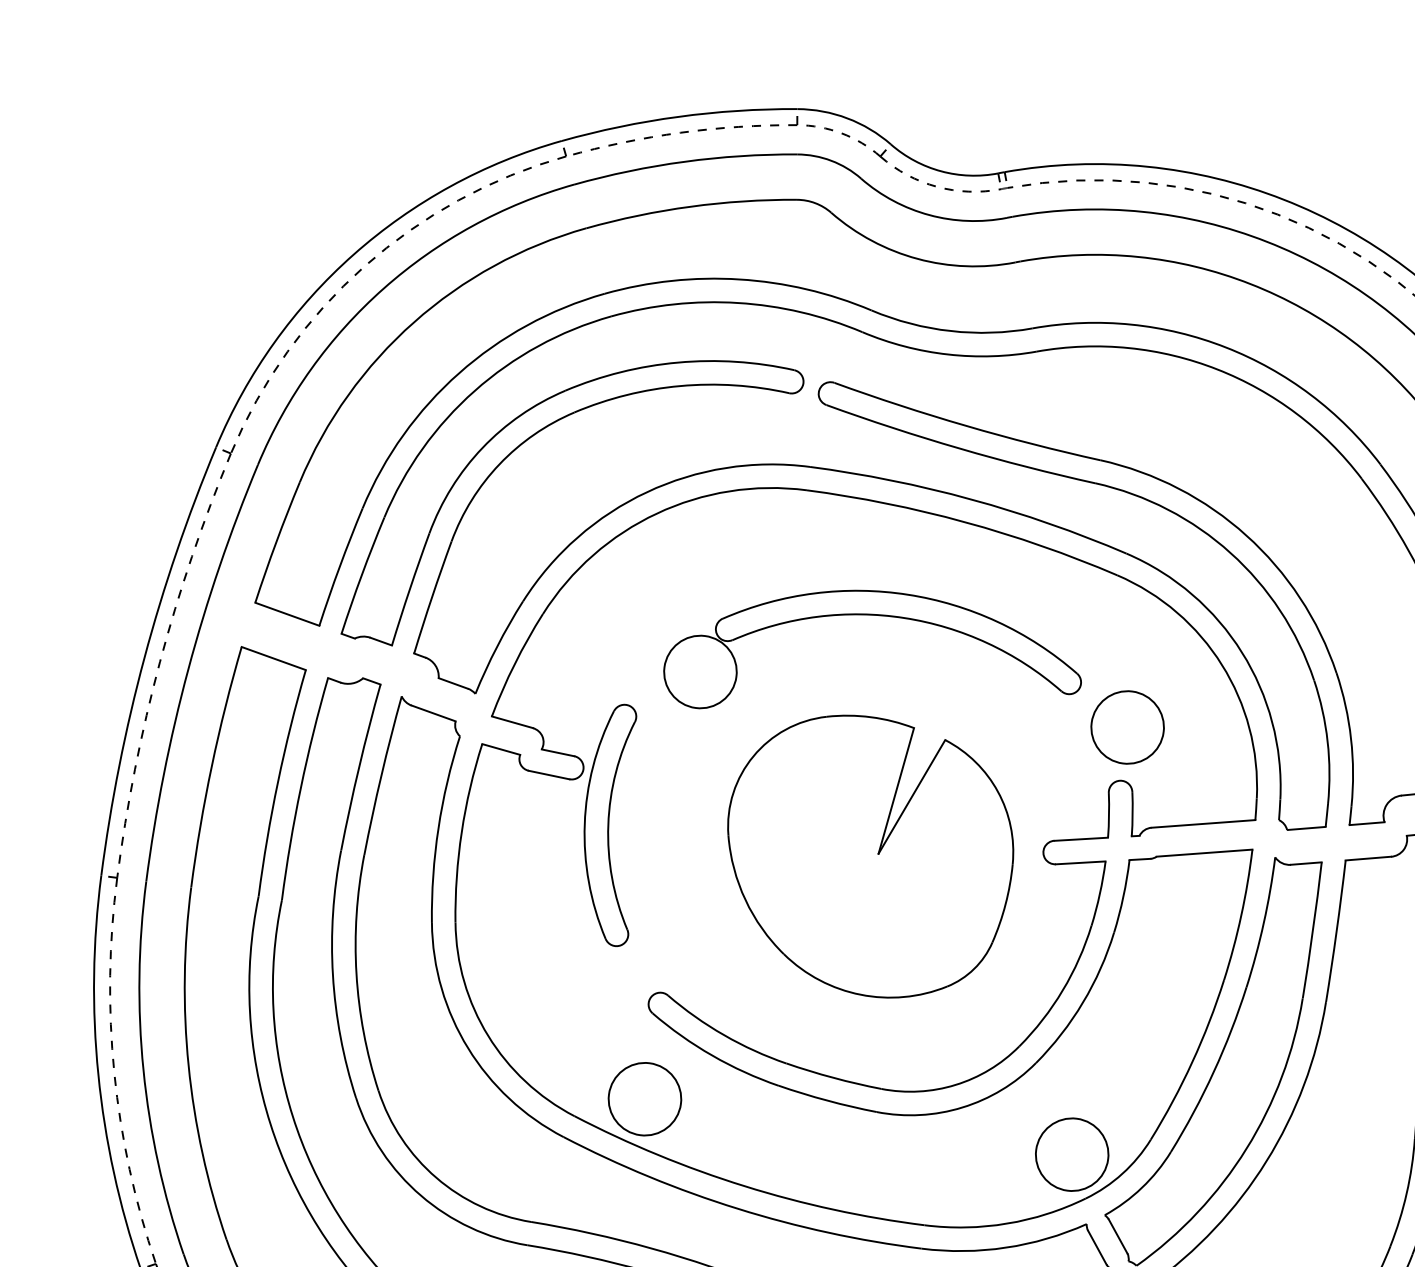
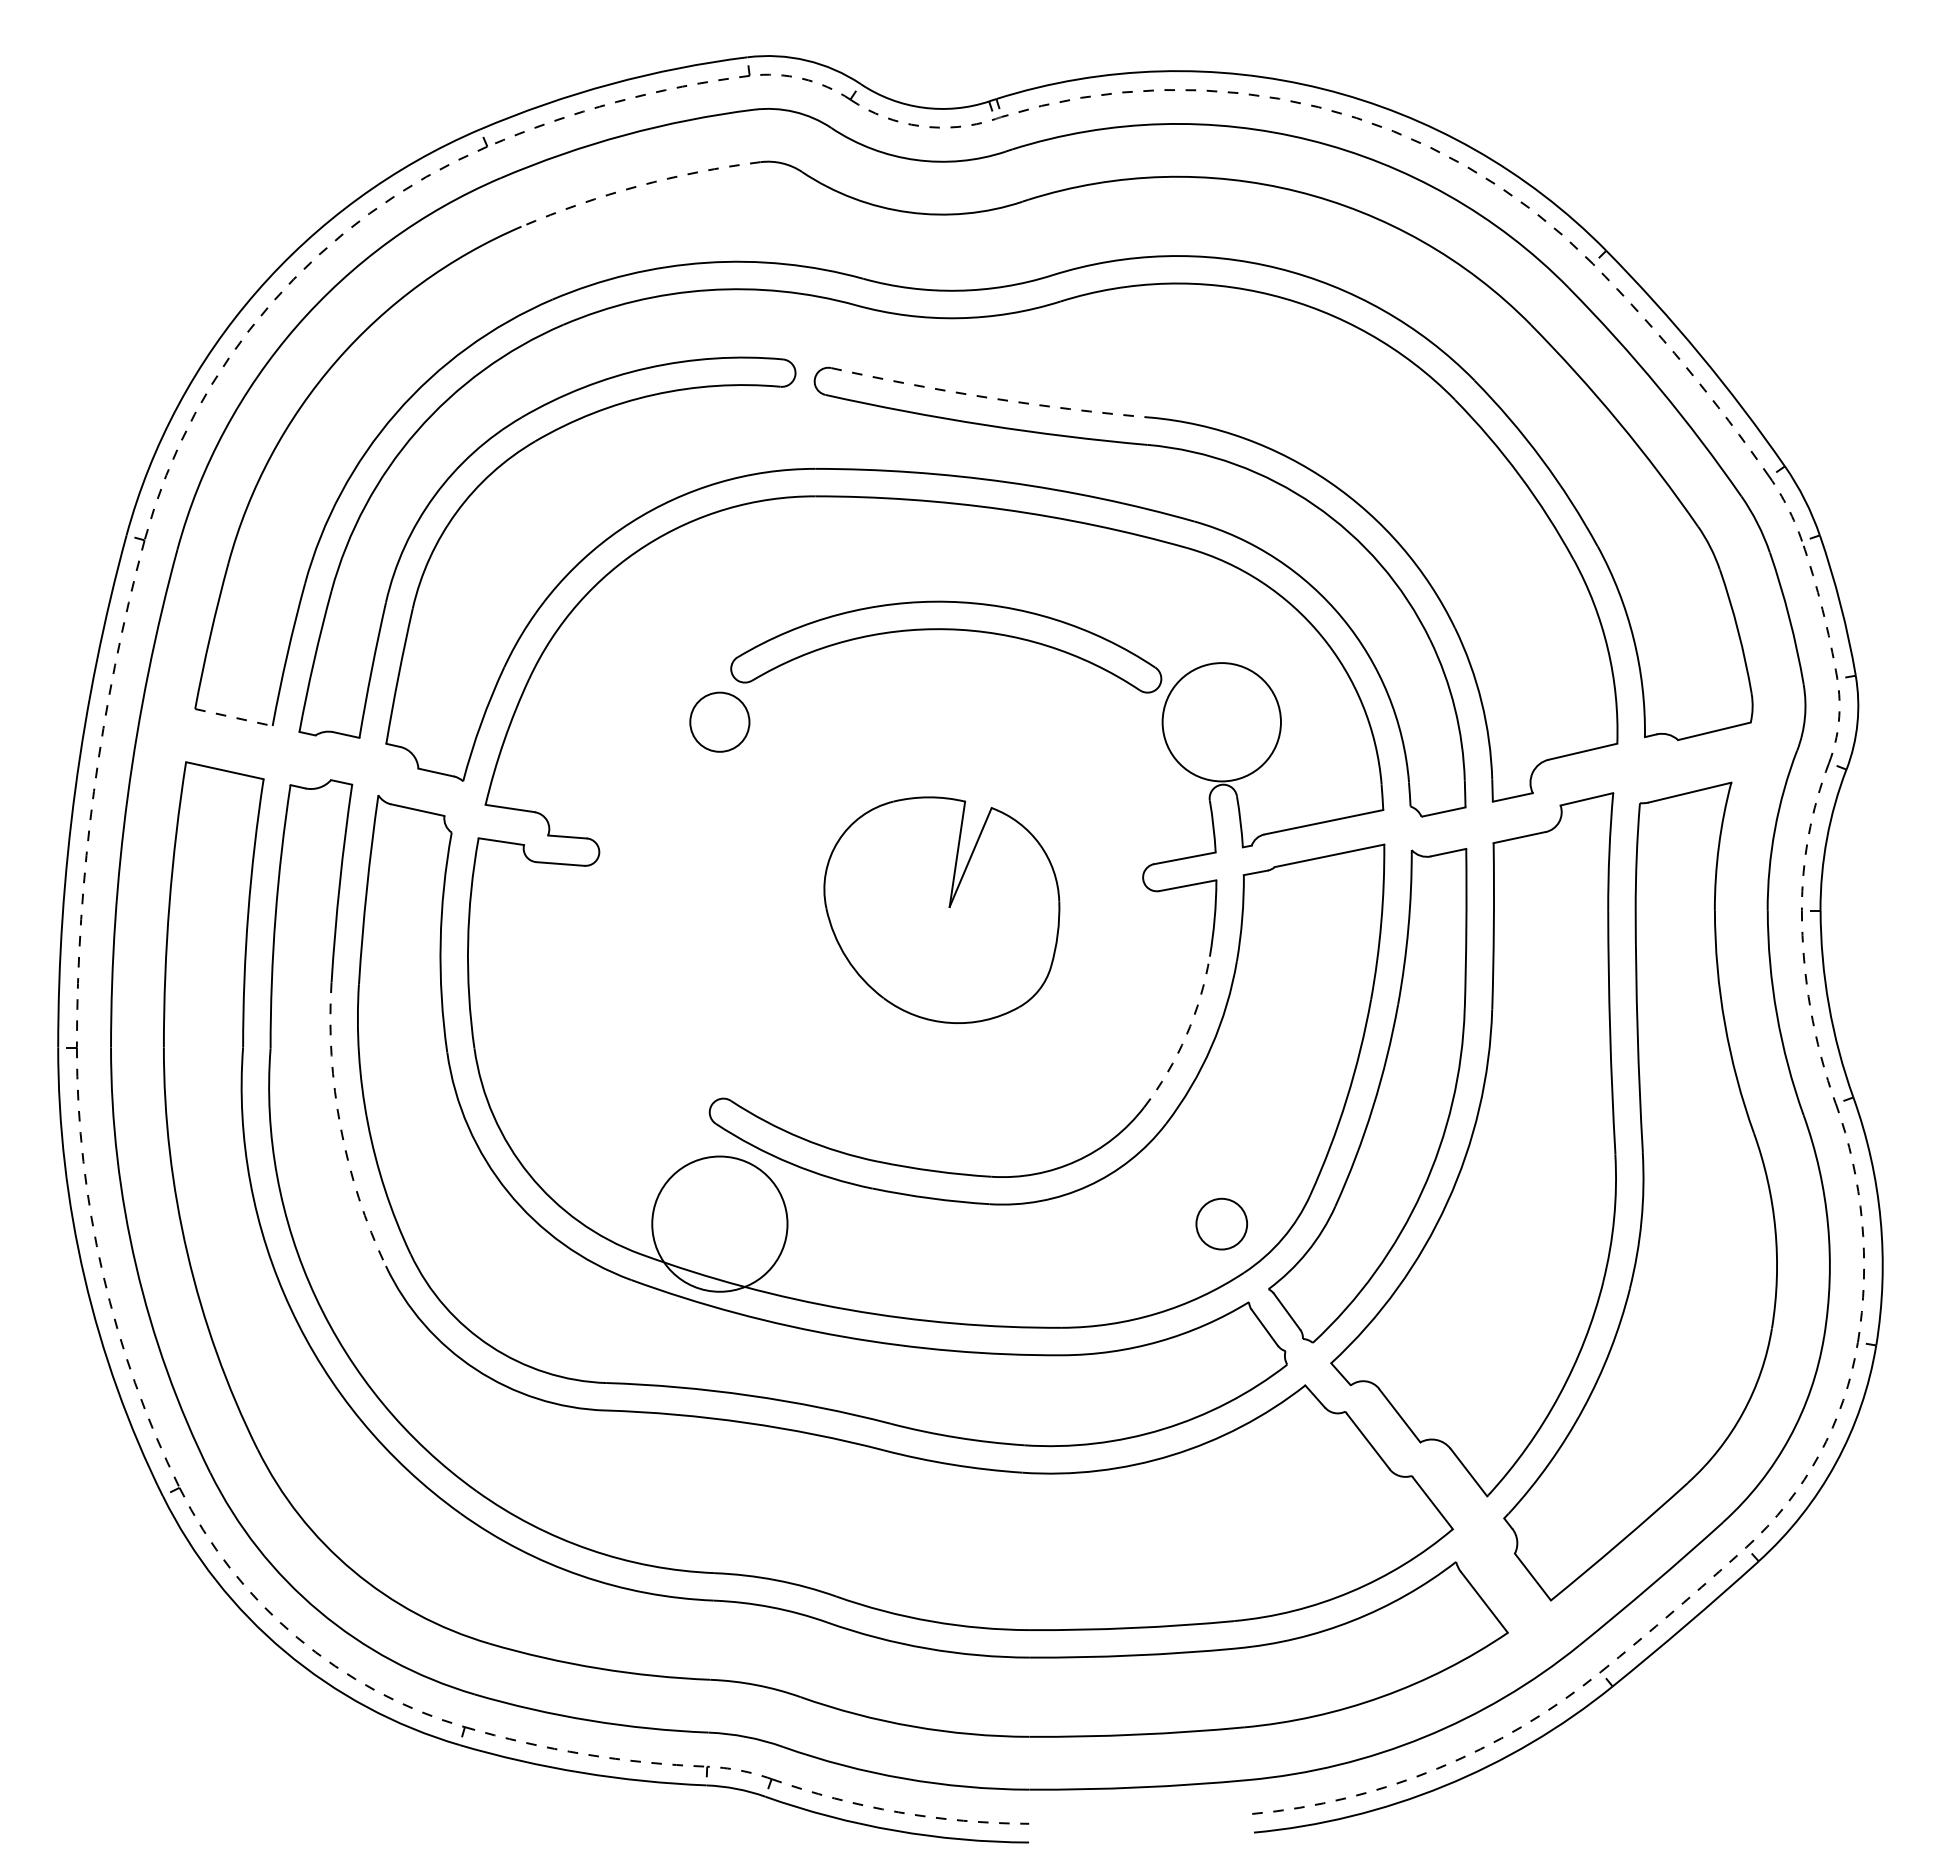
arc: (690, 207) -> (638, 186), solid -> dashed
arc: (965, 426) -> (989, 398), solid -> dashed
line: (286, 614) -> (233, 717), solid -> dashed
circle: (700, 671) -> (719, 721), size x0.7
circle: (1127, 726) -> (1221, 721), size x1.4
part: (612, 824) -> (641, 911), removed
part: (868, 856) -> (941, 910), size x0.7
arc: (332, 975) -> (340, 1127), solid -> dashed
arc: (1062, 990) -> (1186, 1035), solid -> dashed
circle: (644, 1098) -> (719, 1223), size x1.6
circle: (1071, 1154) -> (1221, 1223), size x0.6

